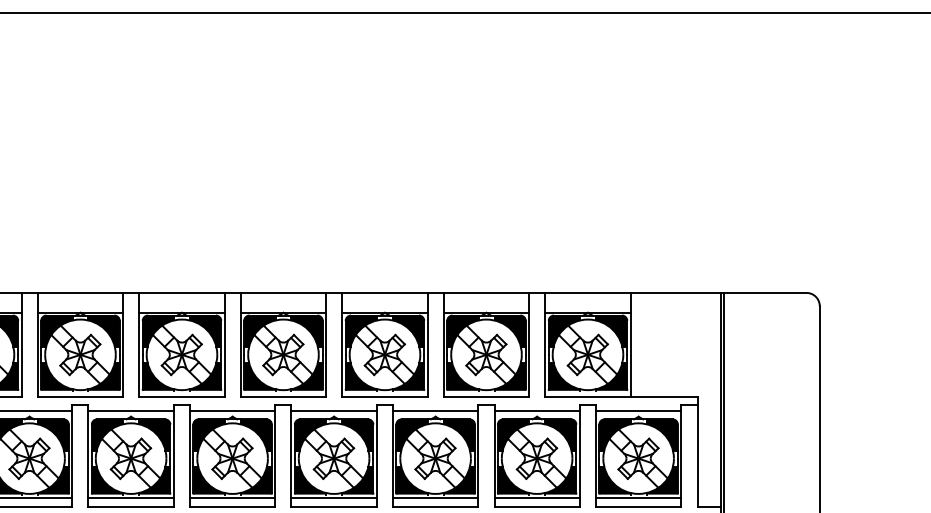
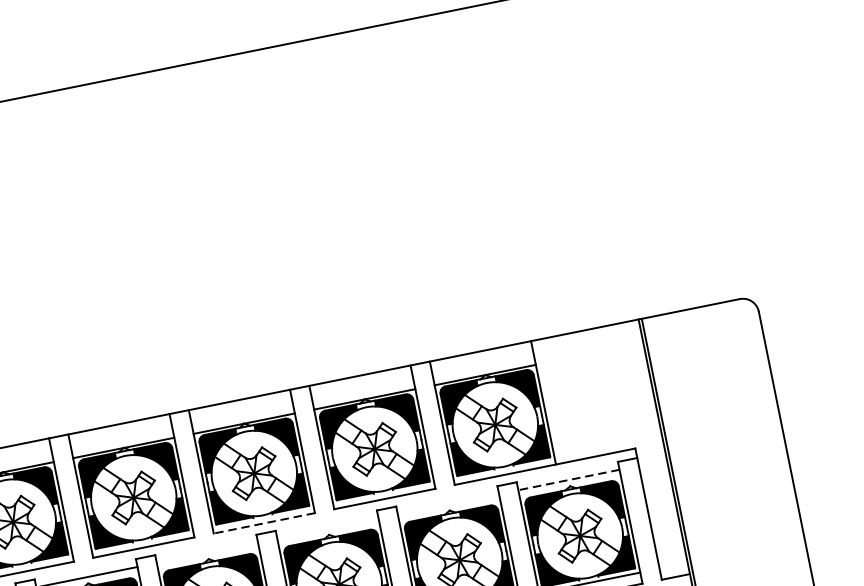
line: (385, 396) -> (264, 522), solid -> dashed
line: (333, 411) -> (206, 553), removed
line: (435, 411) -> (327, 528), removed
line: (536, 411) -> (447, 504), removed
line: (638, 411) -> (568, 480), solid -> dashed

